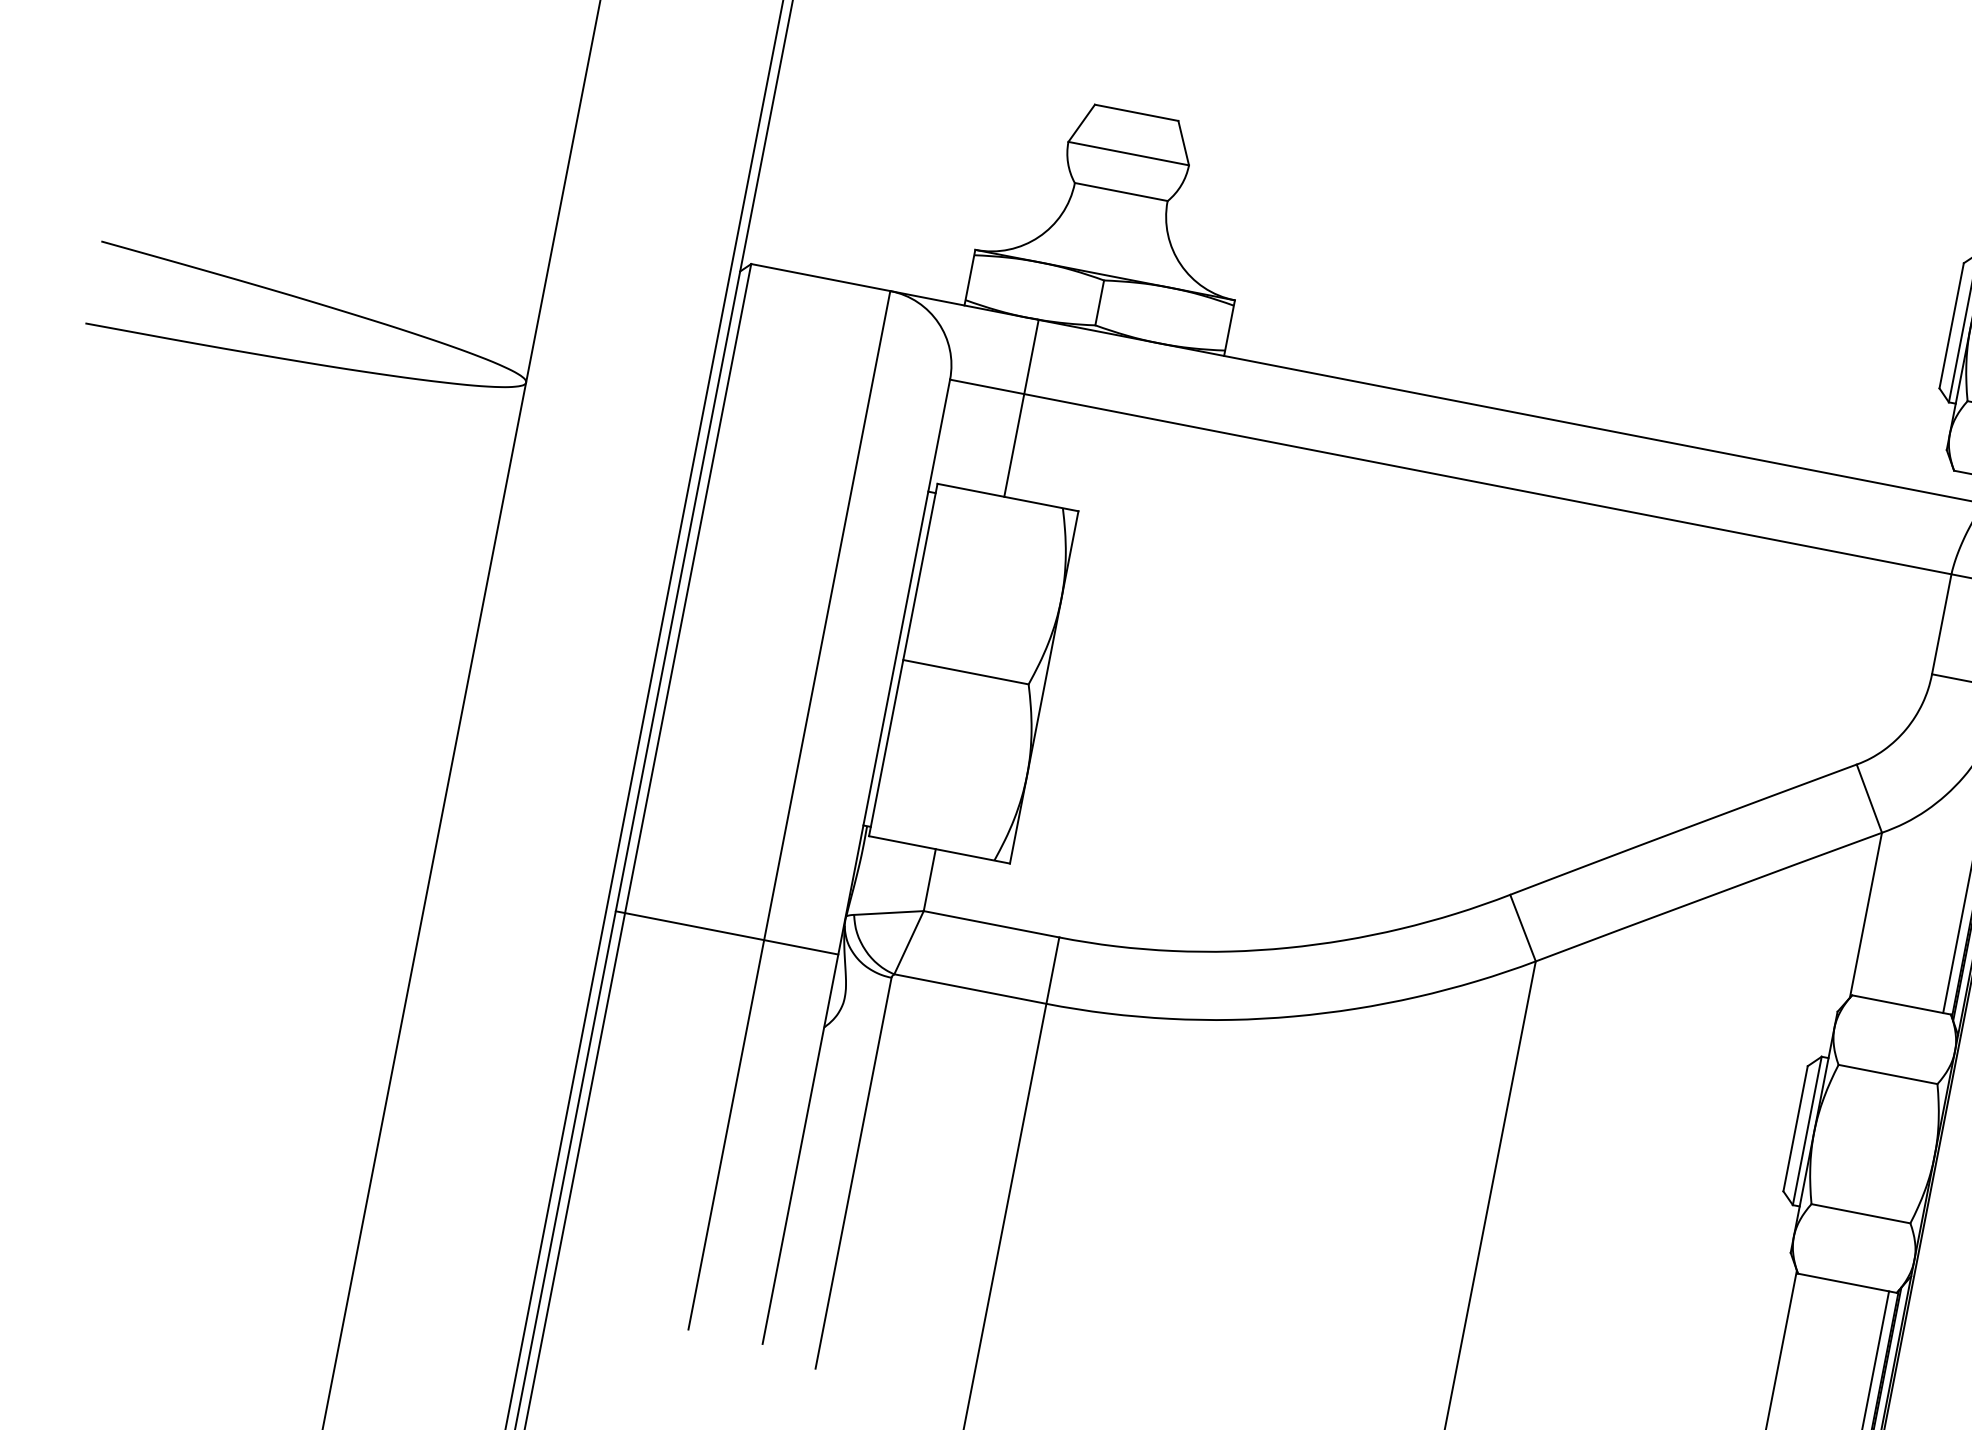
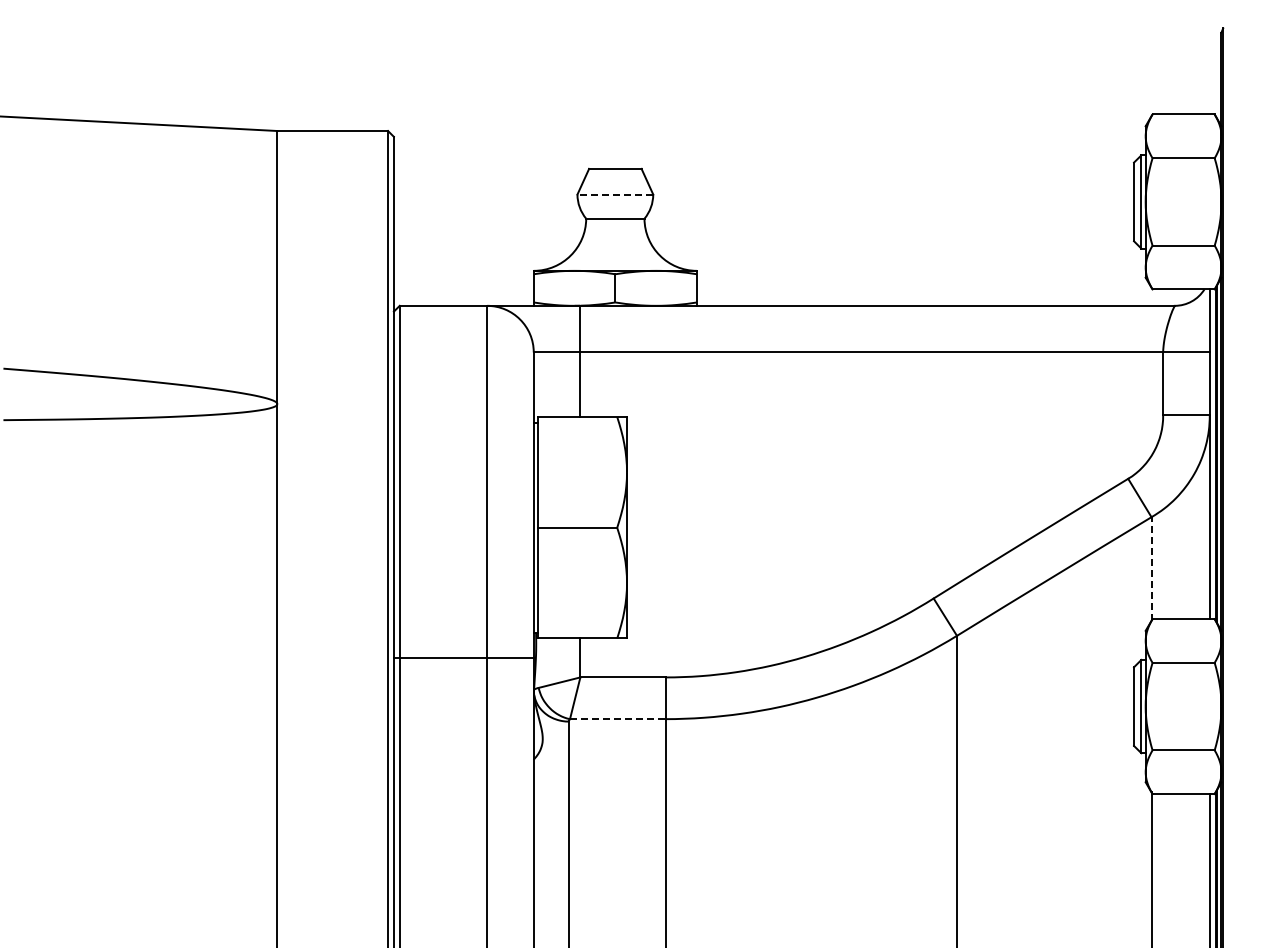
line: (1128, 153) -> (615, 194), solid -> dashed
line: (1866, 914) -> (1151, 568), solid -> dashed
line: (726, 932) -> (463, 657), moved
line: (969, 989) -> (617, 719), solid -> dashed

